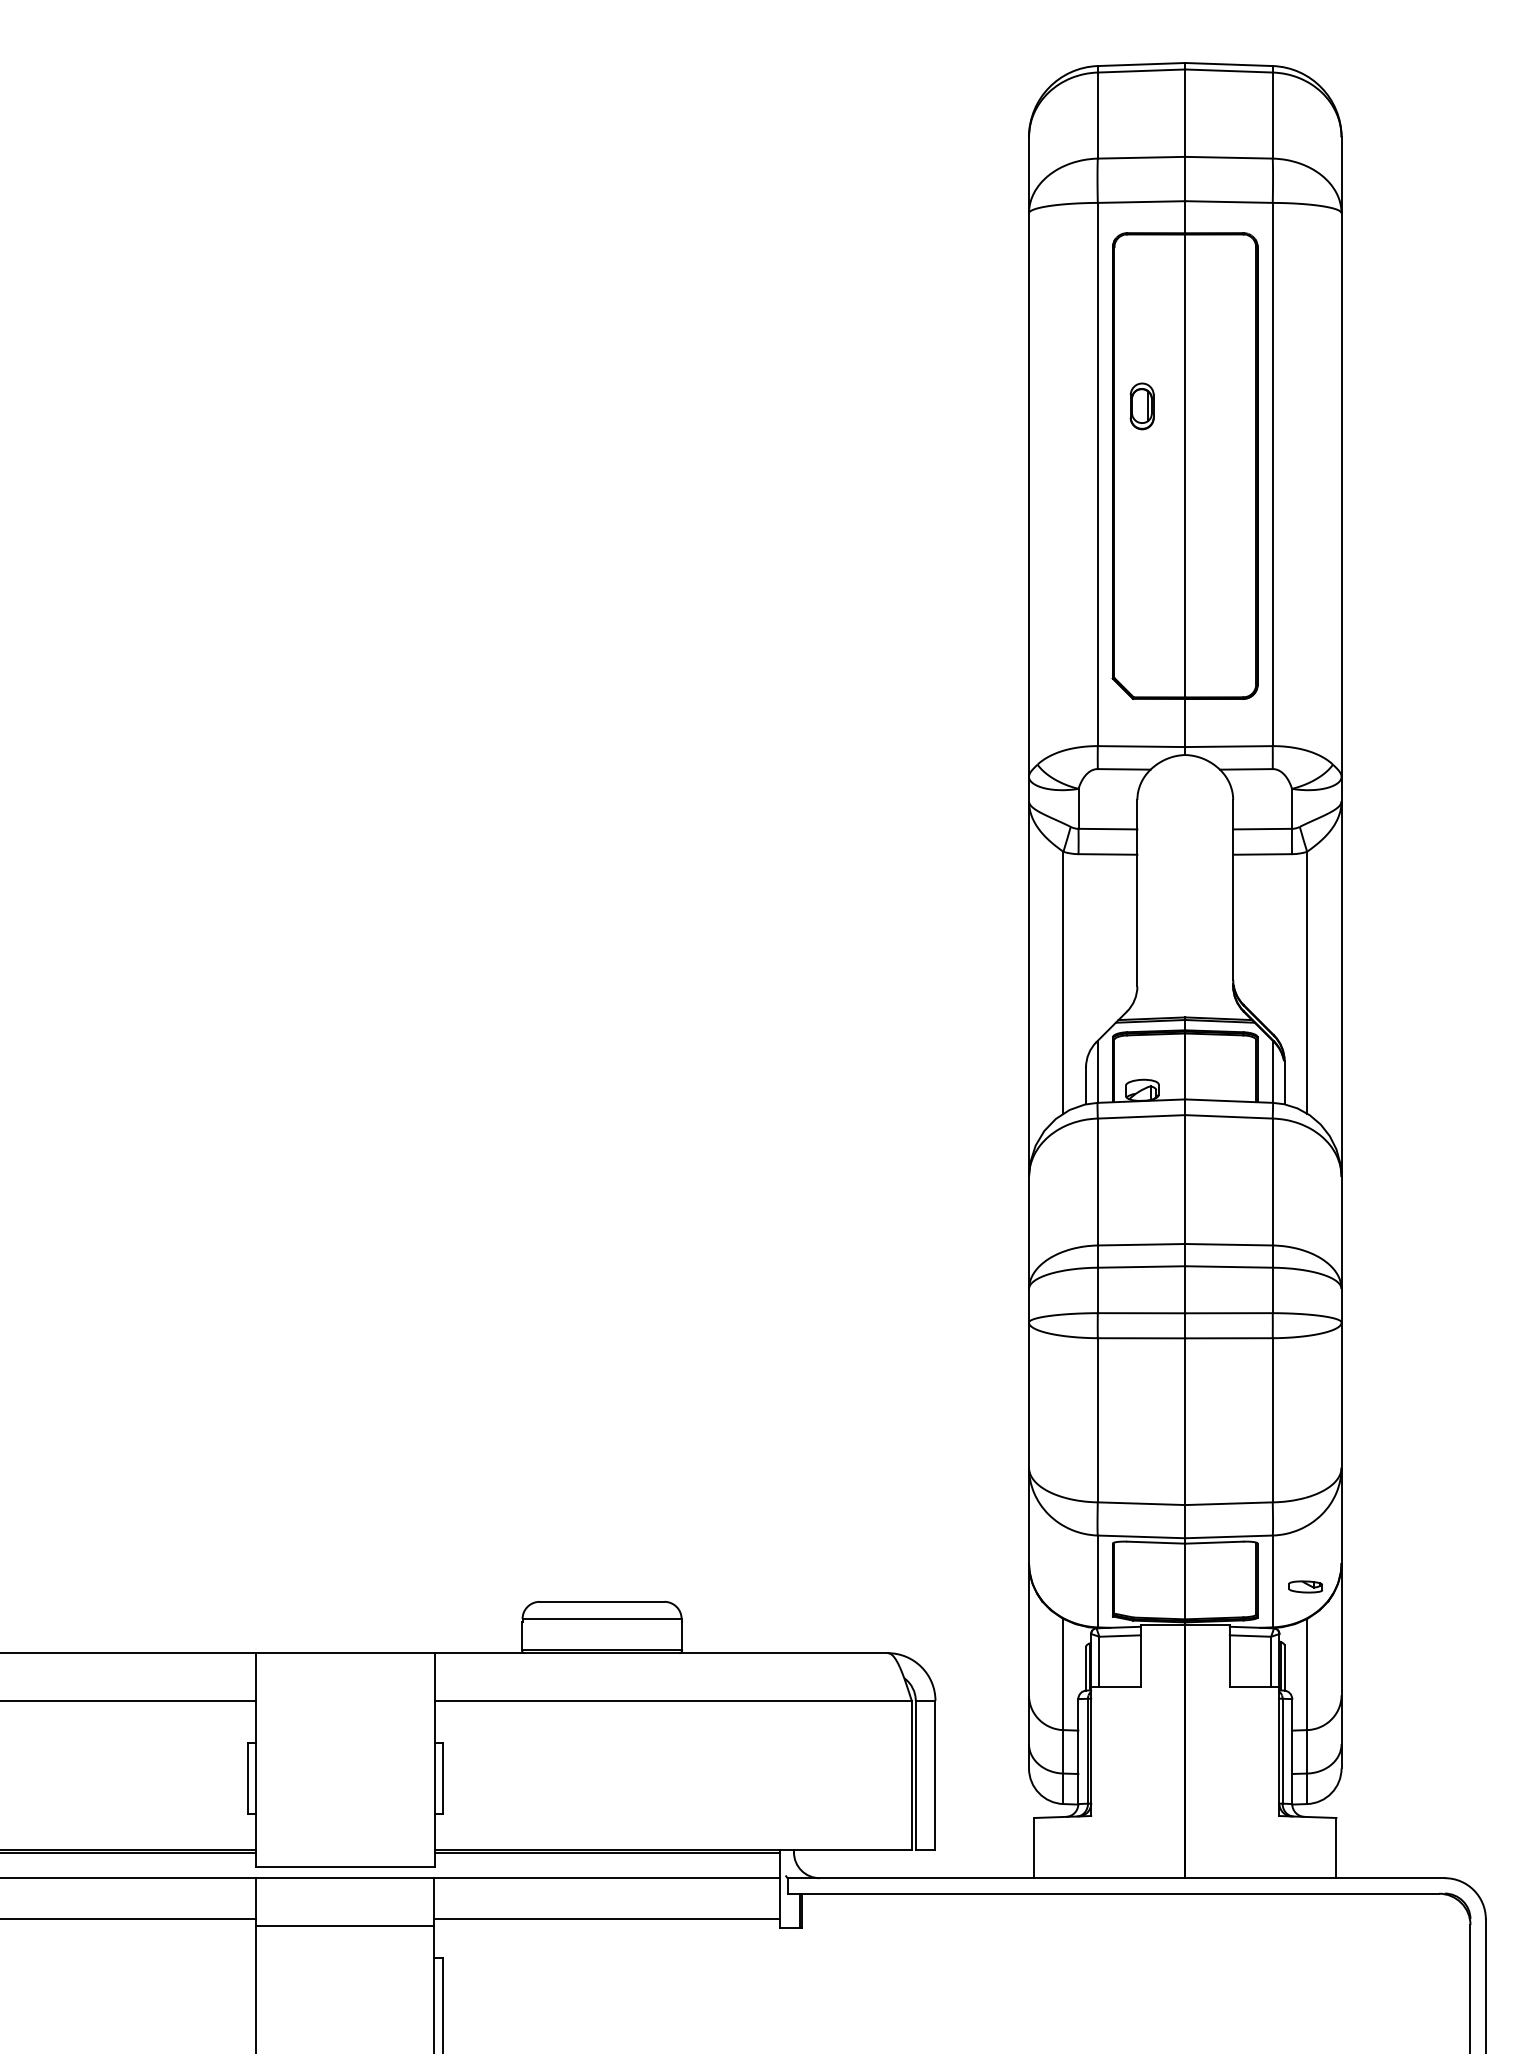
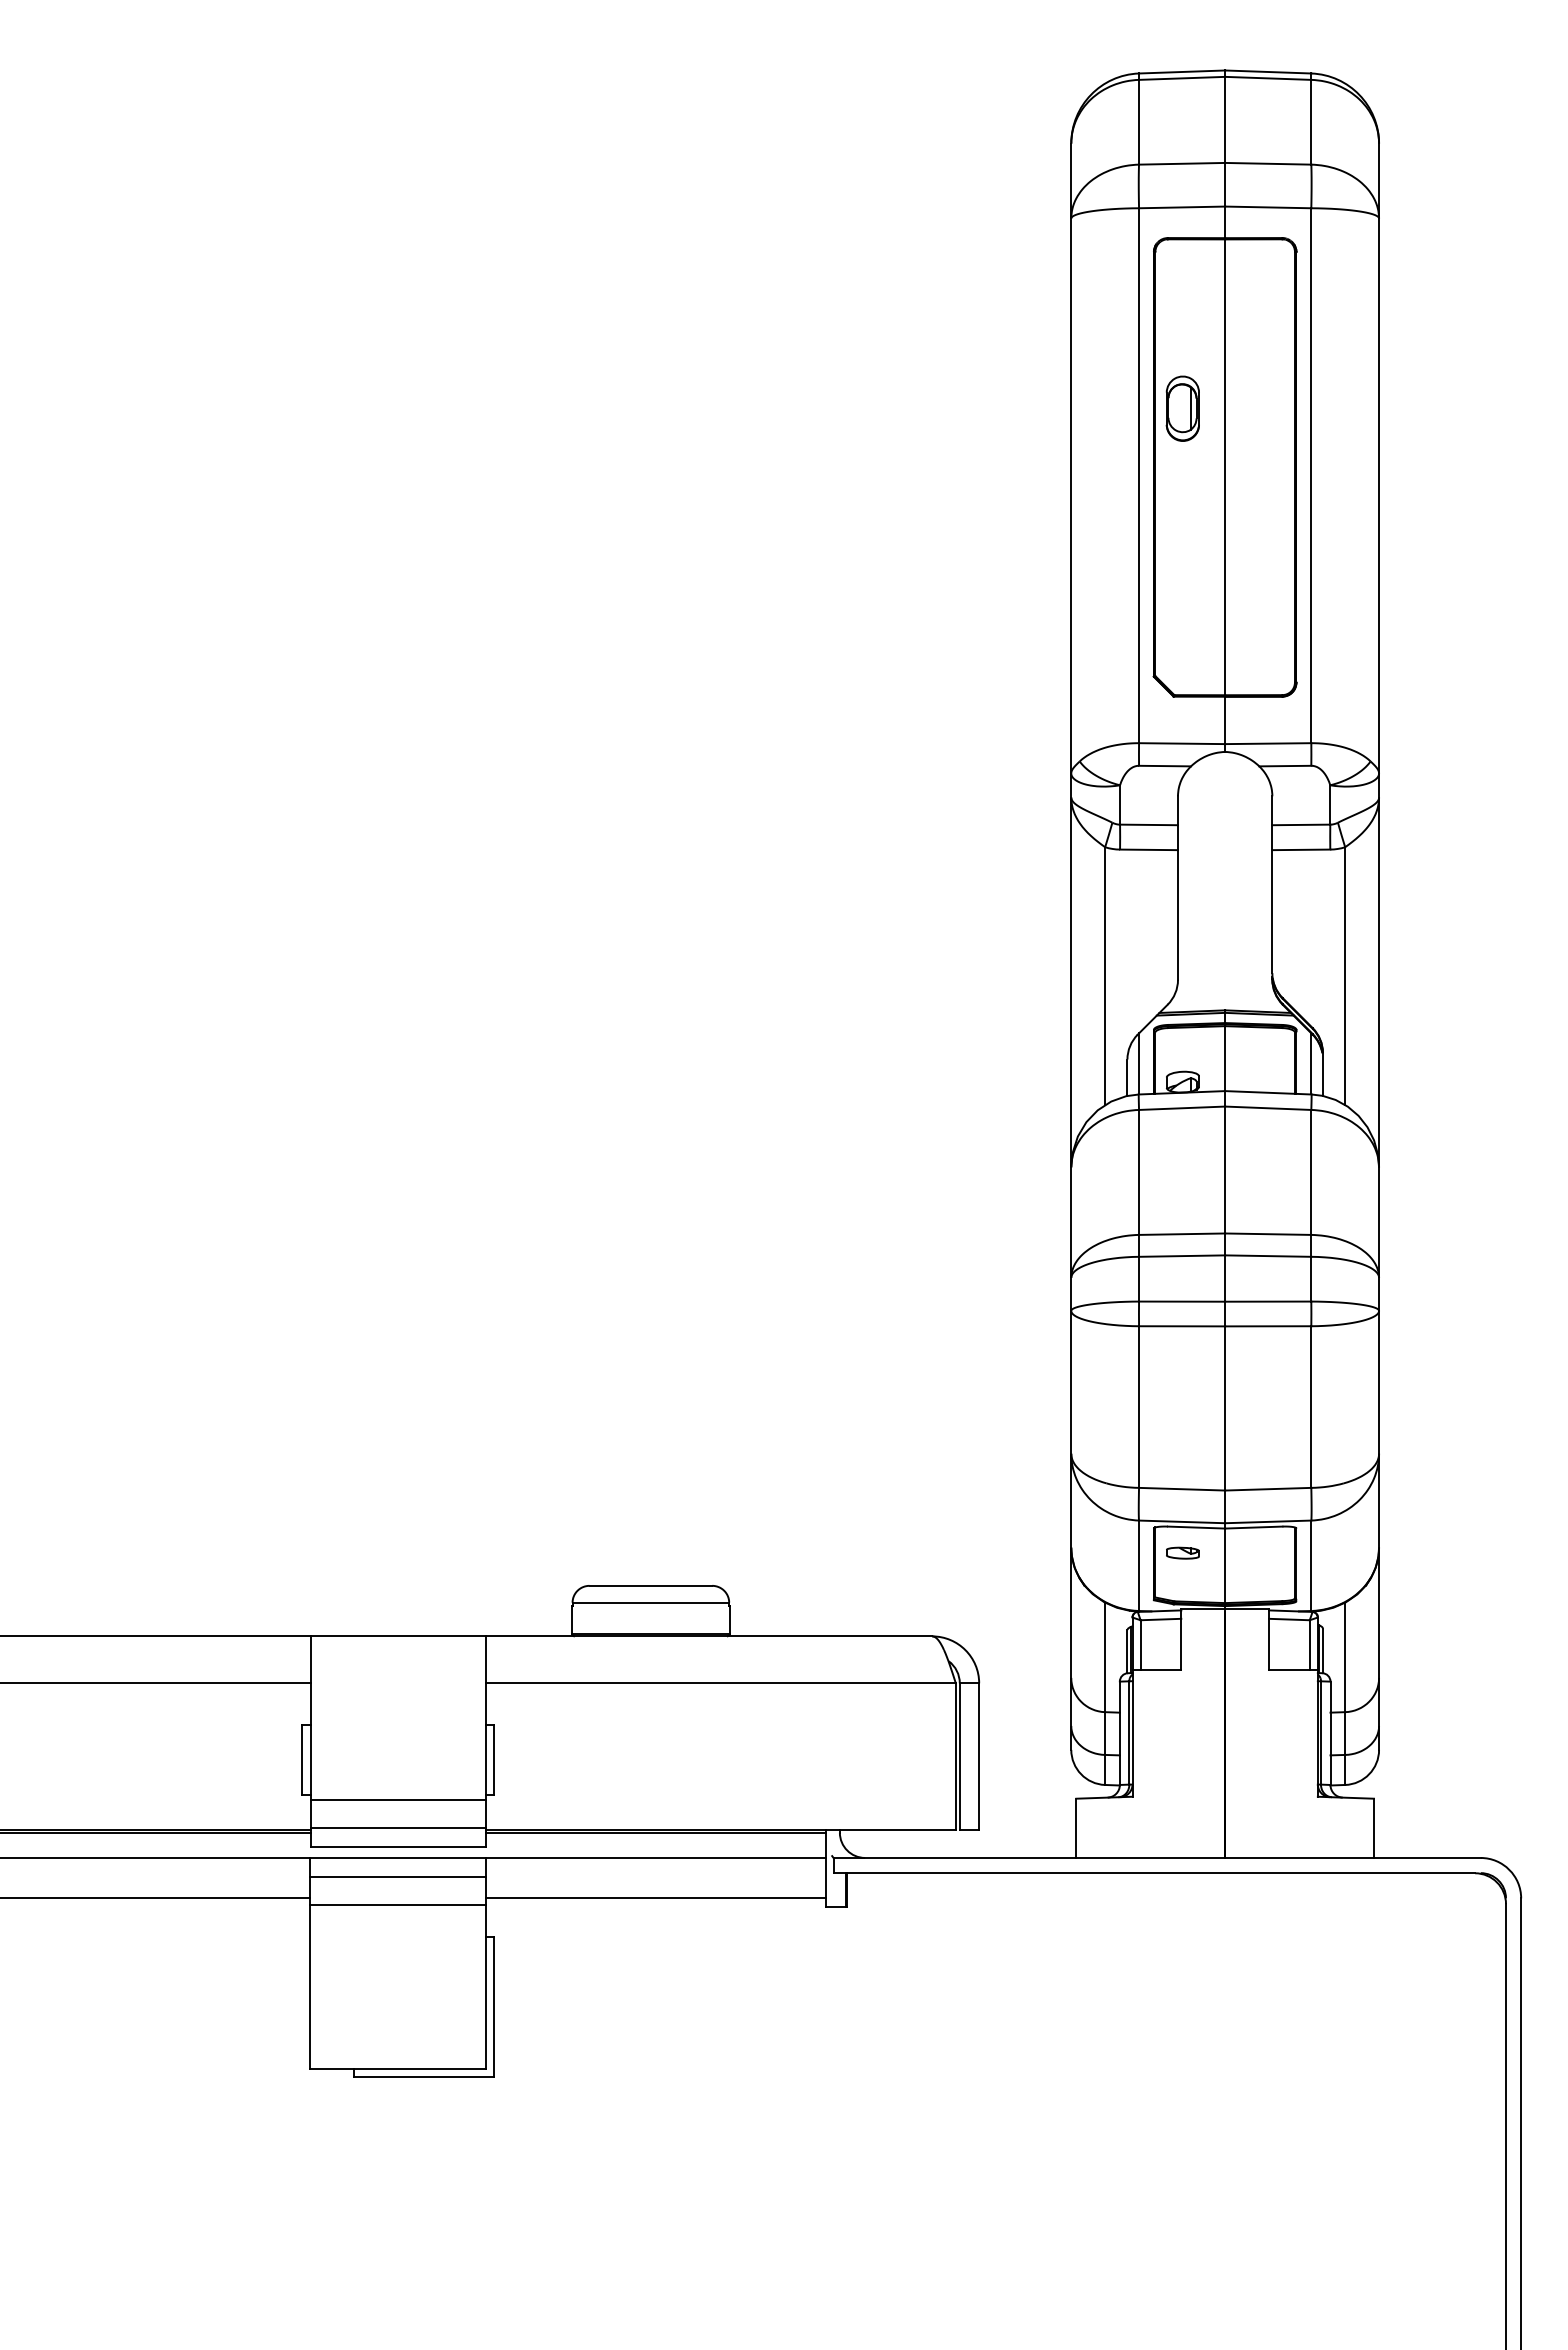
part: (1141, 406) -> (1182, 408), size x1.43
part: (1305, 1586) -> (1182, 1552), moved
line: (345, 1818) -> (398, 1799), added
line: (345, 1847) -> (398, 1827), added
line: (344, 1898) -> (397, 1877), added

